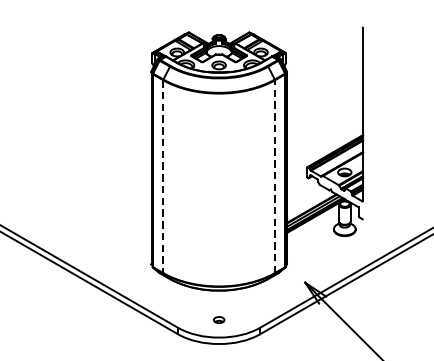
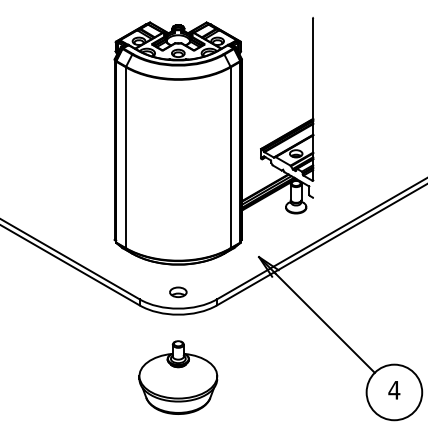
line: (274, 176) -> (230, 157), dashed -> solid
line: (162, 177) -> (125, 158), dashed -> solid
part: (219, 319) -> (178, 291), size x1.67

